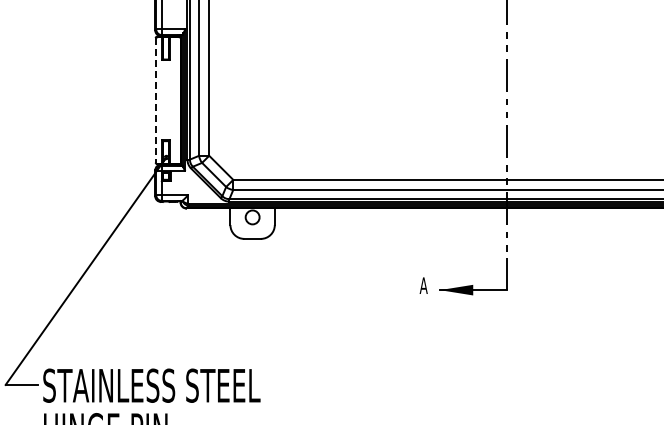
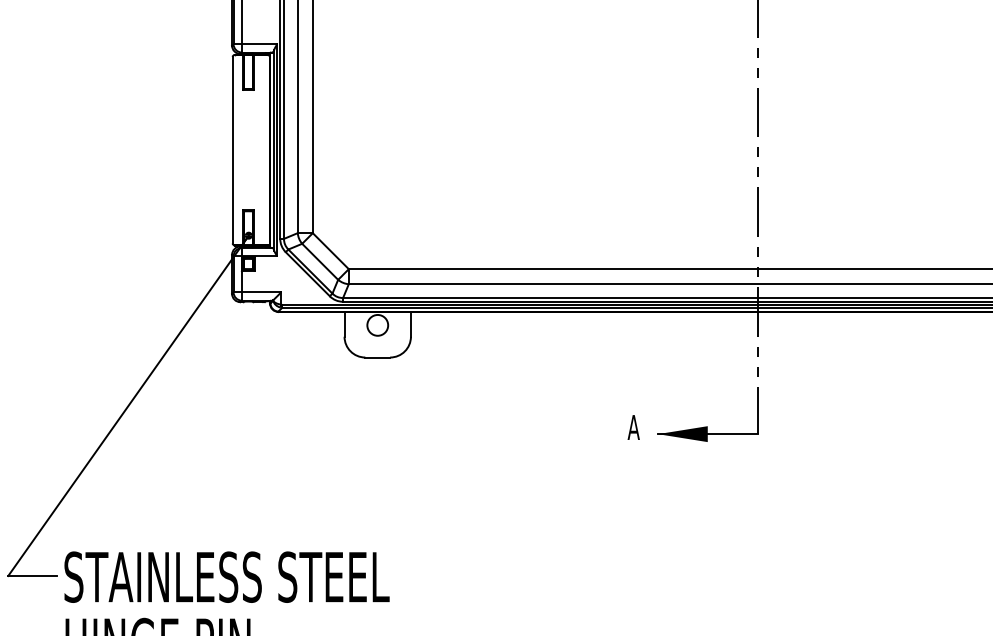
line: (155, 100) -> (232, 150), dashed -> solid

